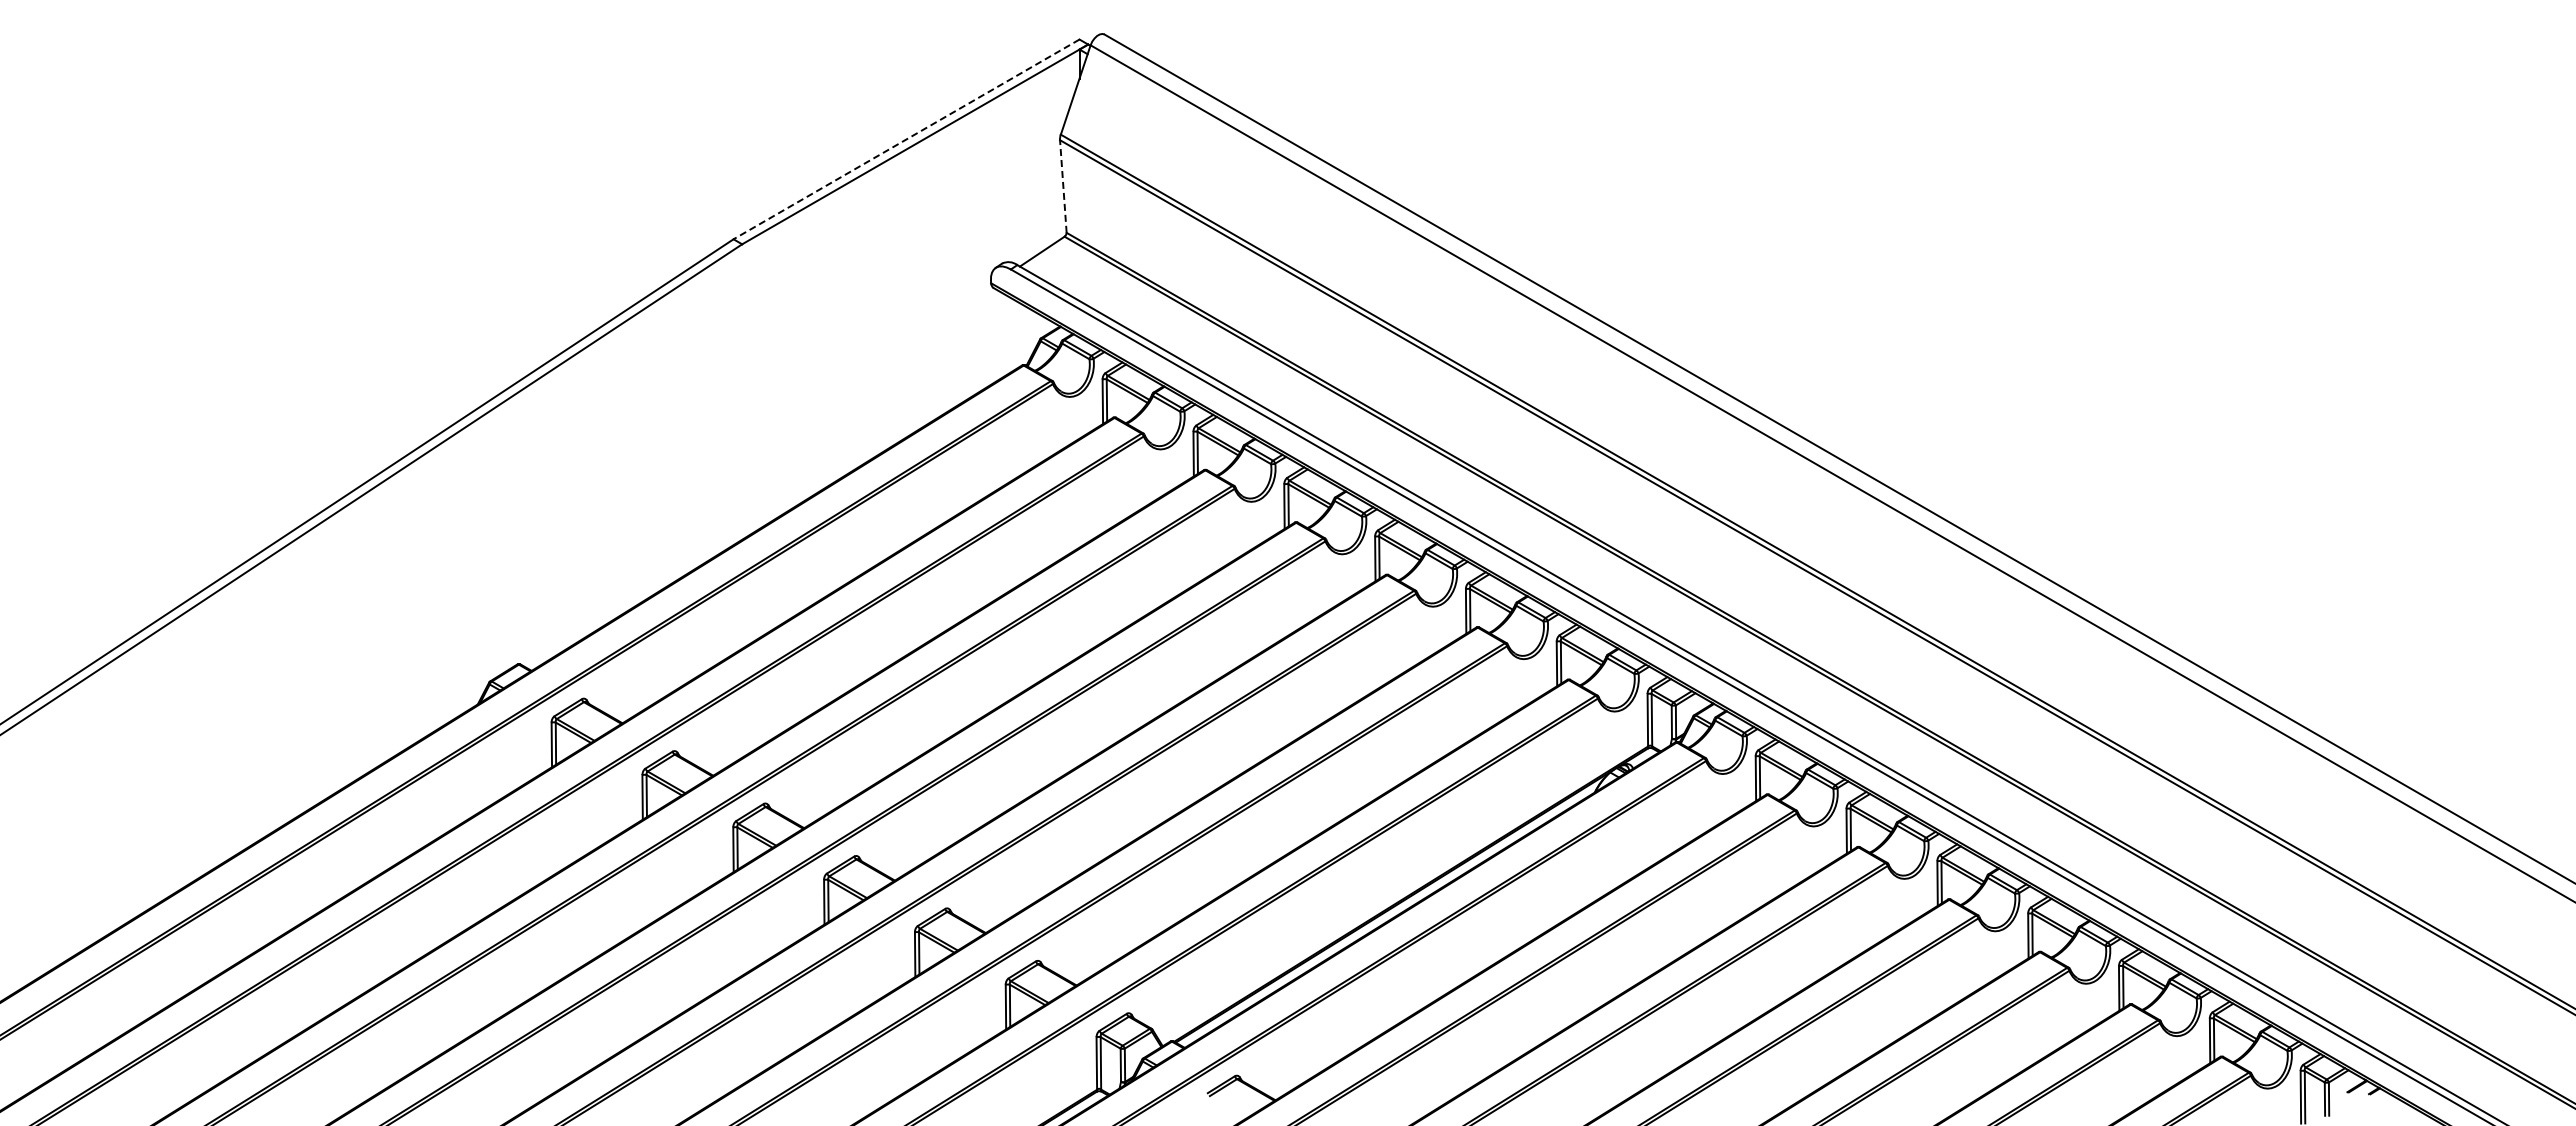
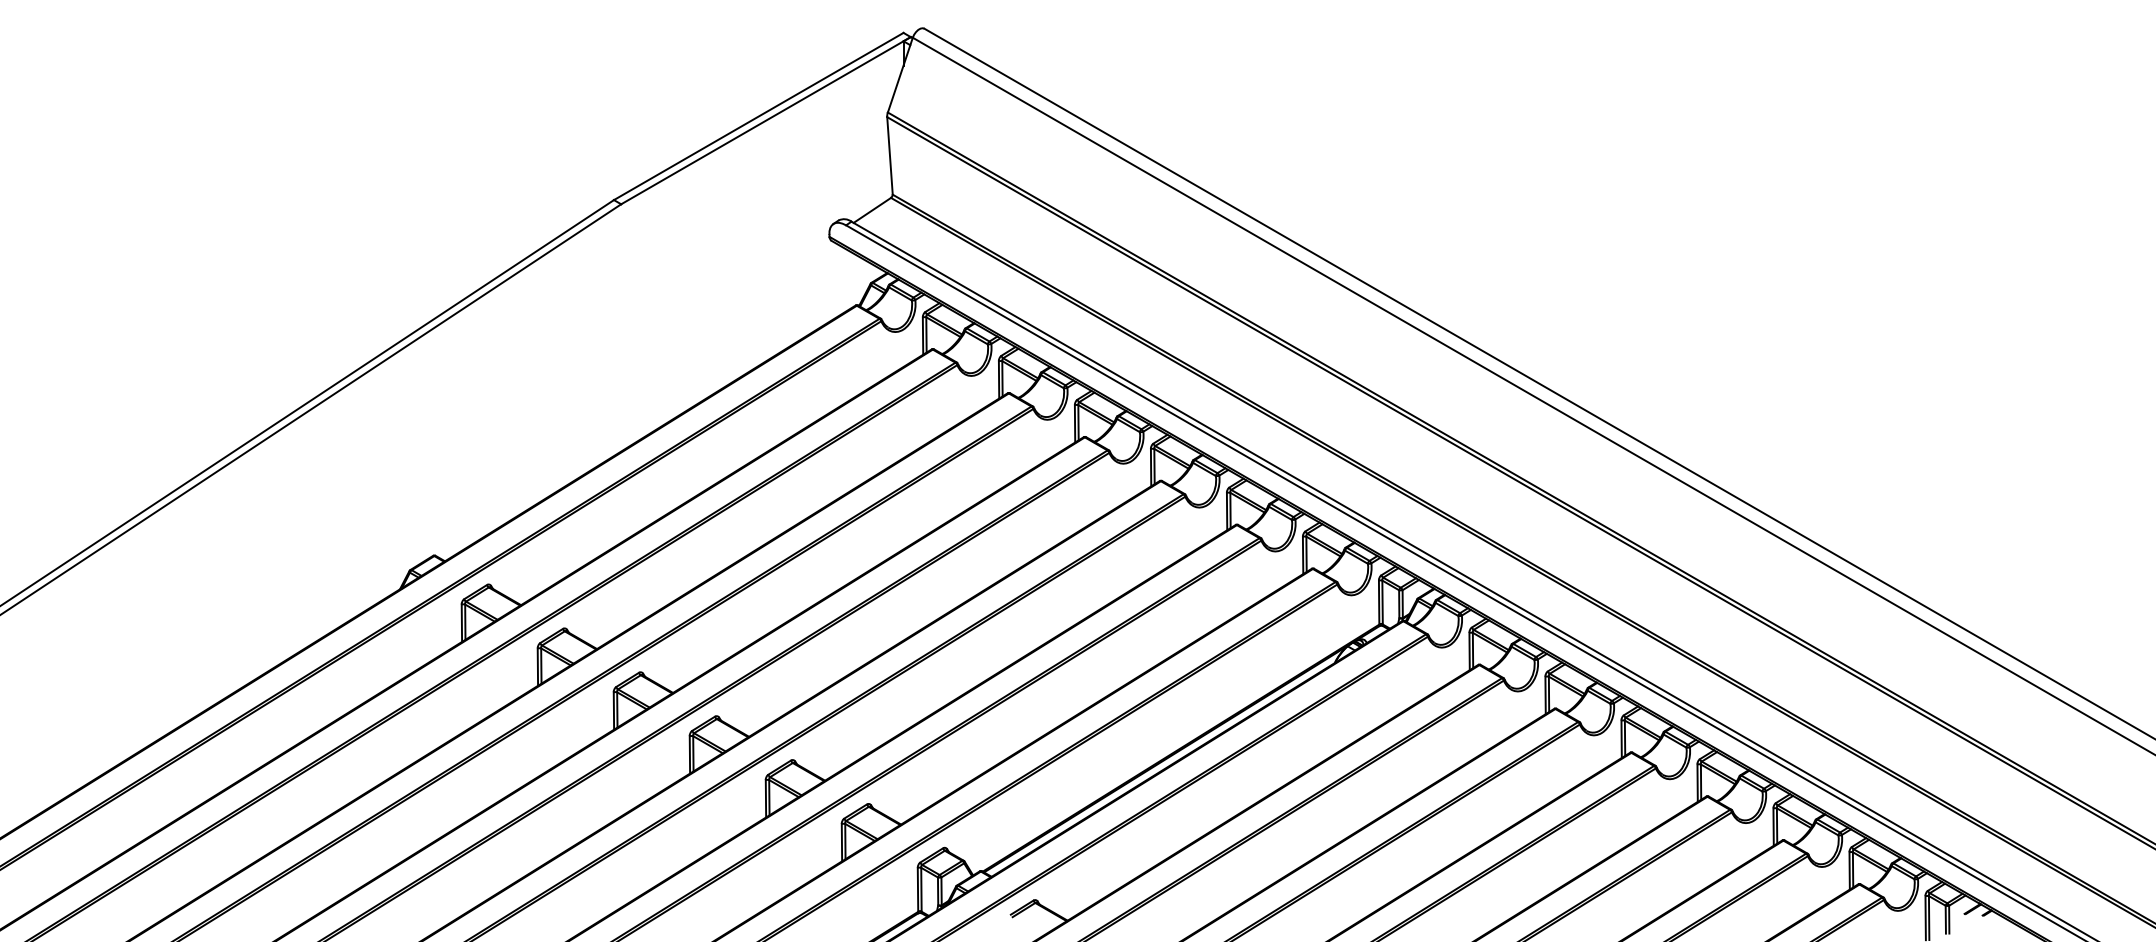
line: (906, 139) -> (758, 116), dashed -> solid
line: (1063, 186) -> (890, 155), dashed -> solid

